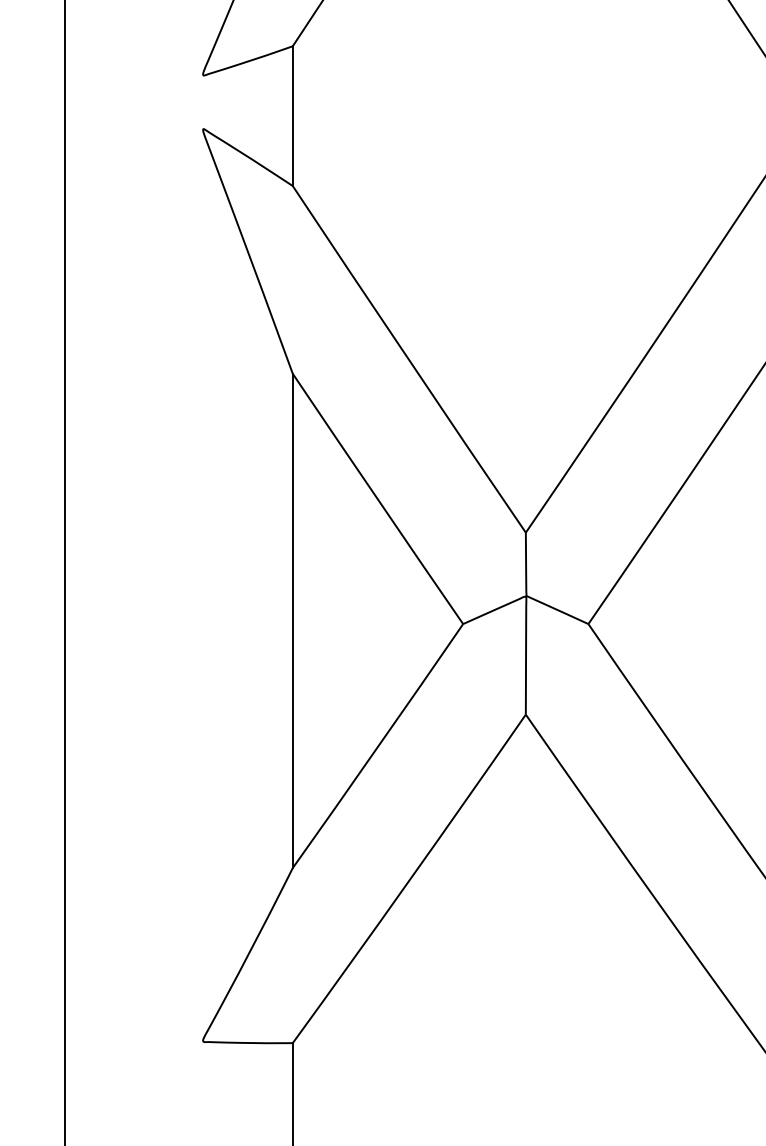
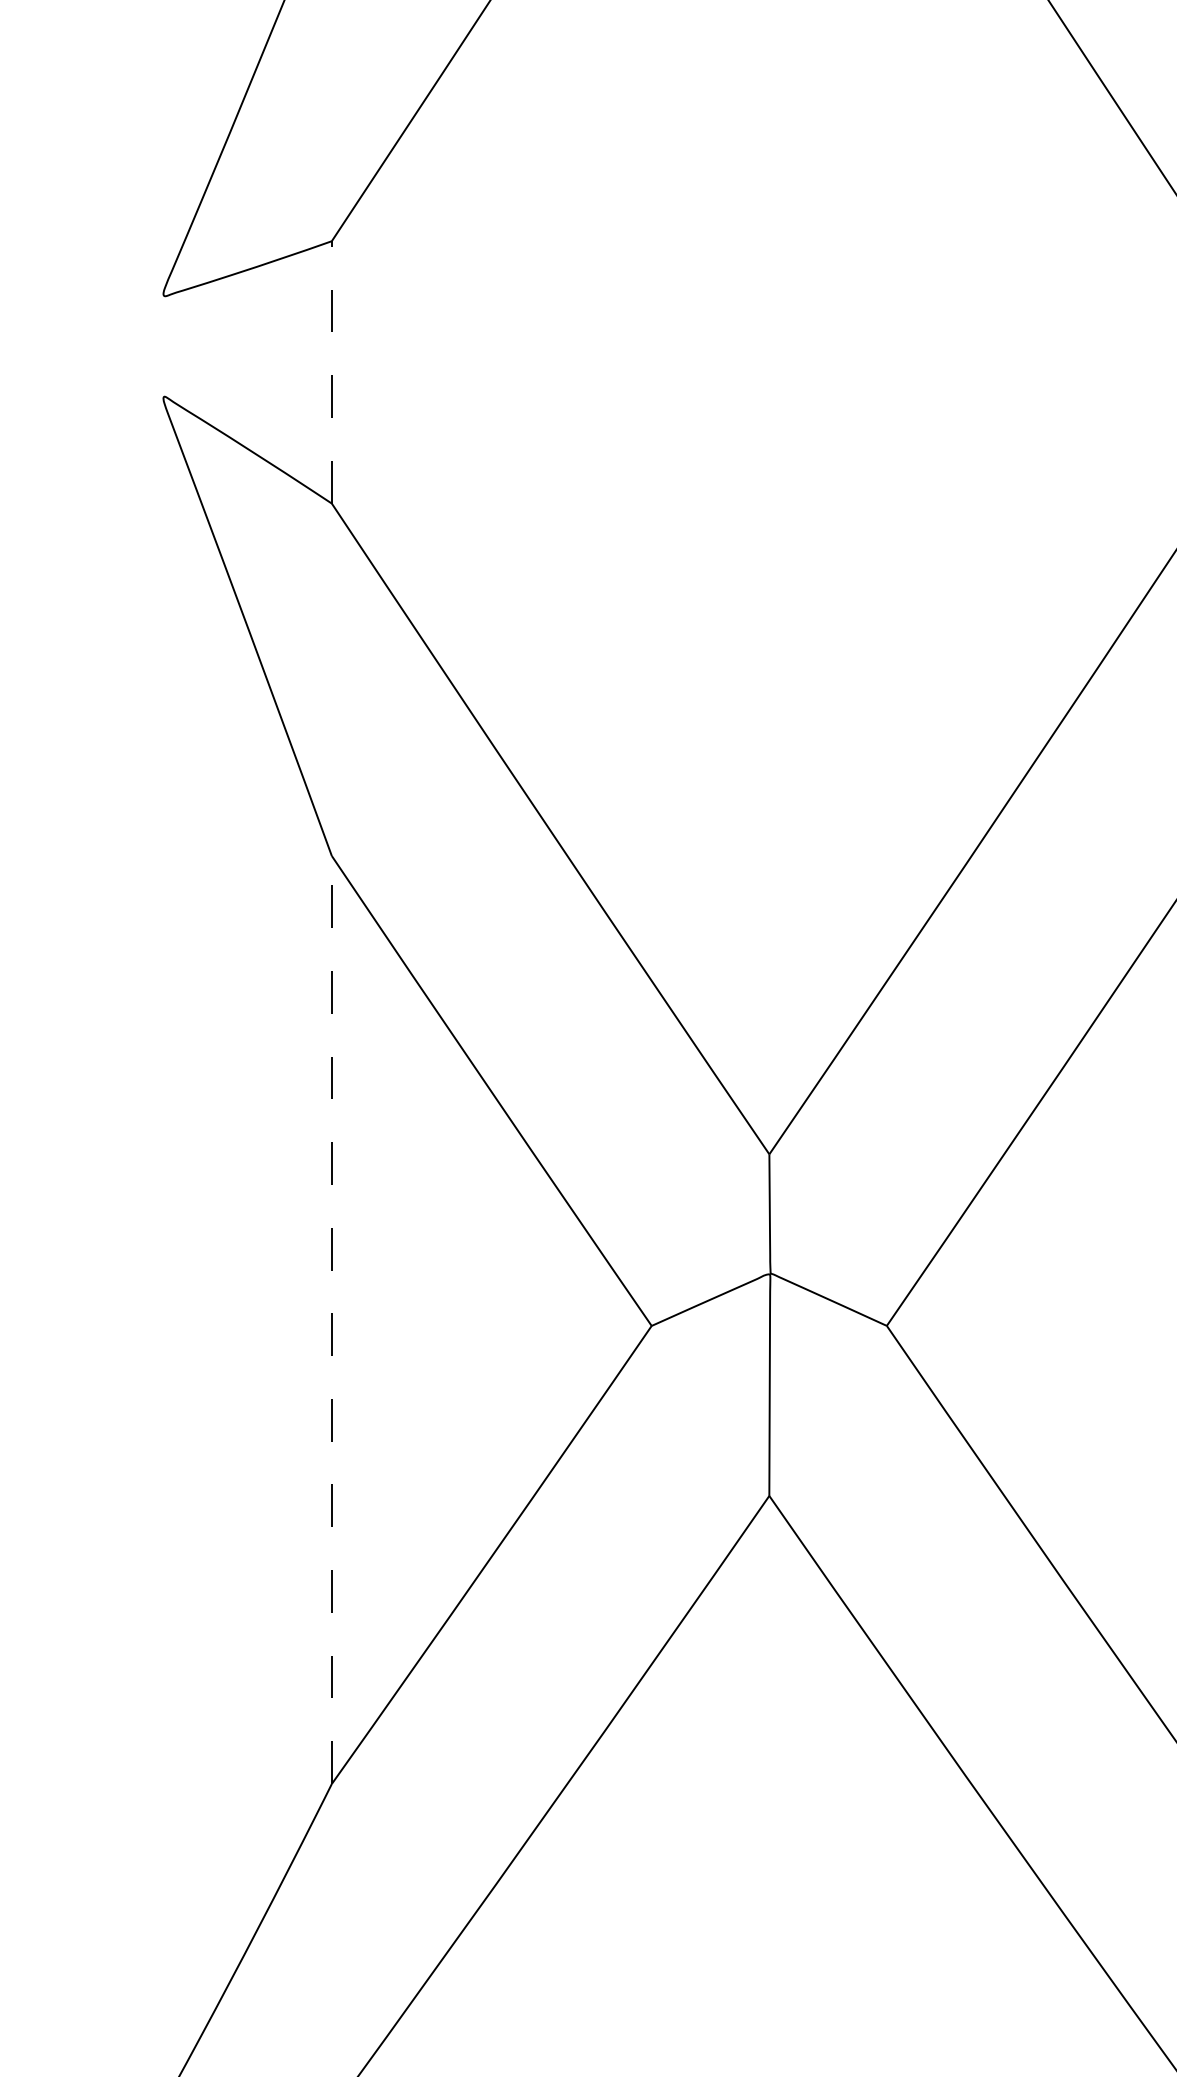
line: (292, 116) -> (331, 373), solid -> dashed
line: (292, 620) -> (331, 1319), solid -> dashed

